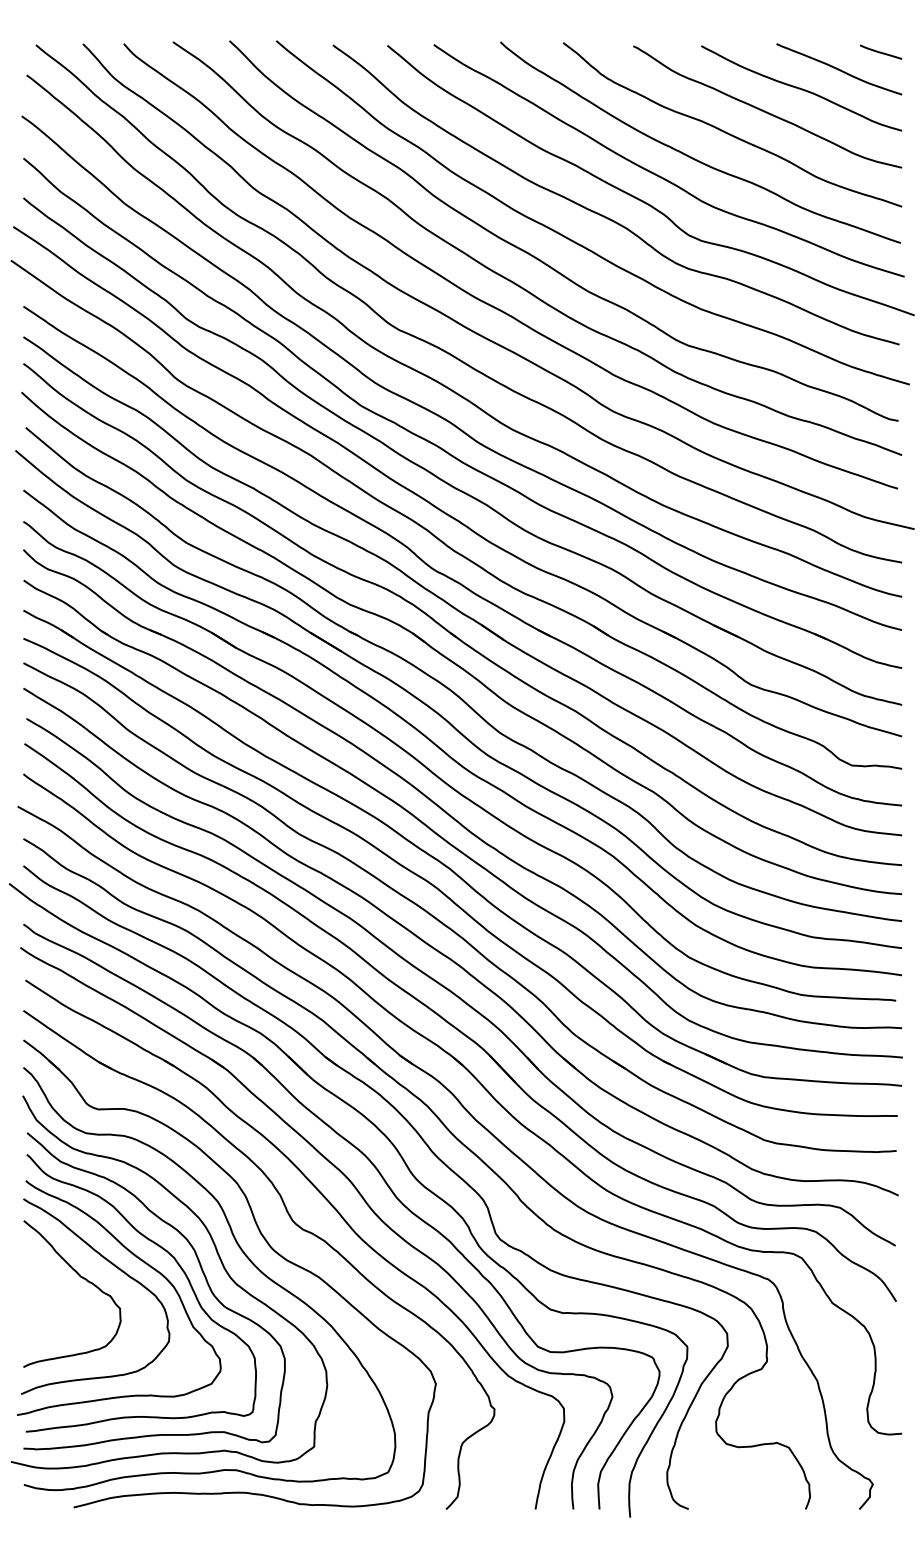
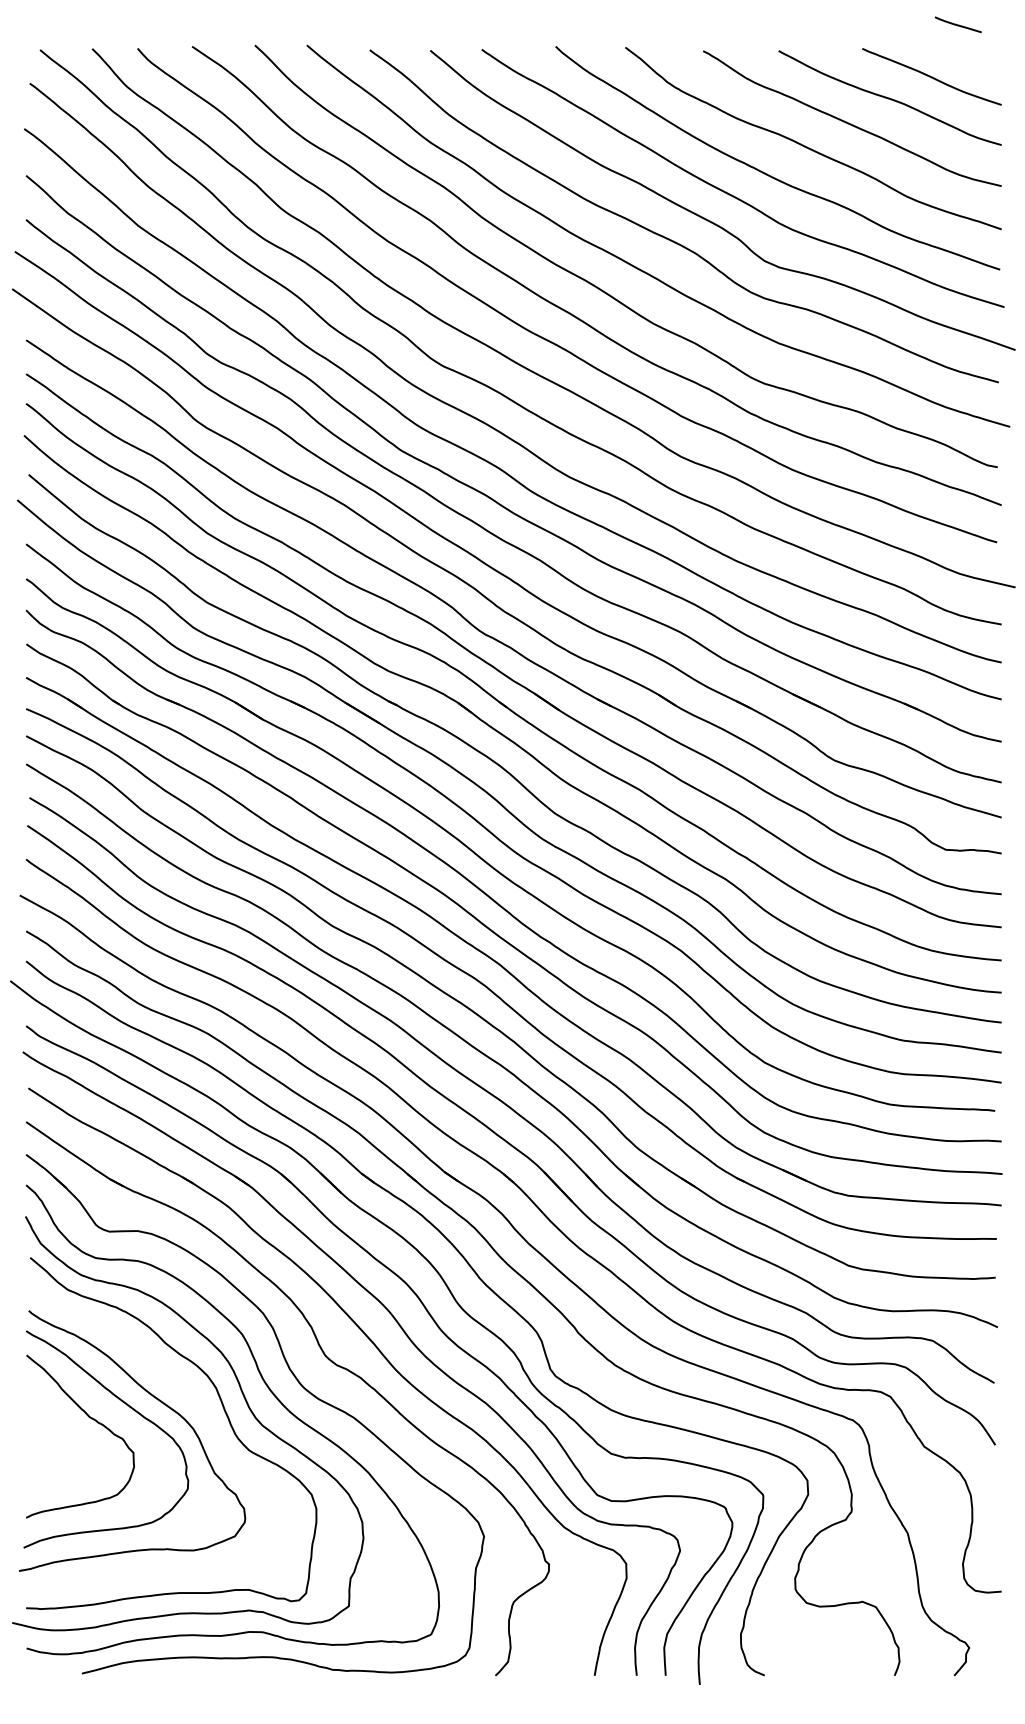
curve: (880, 51) -> (957, 24), moved
curve: (178, 1266) -> (198, 1405), removed

